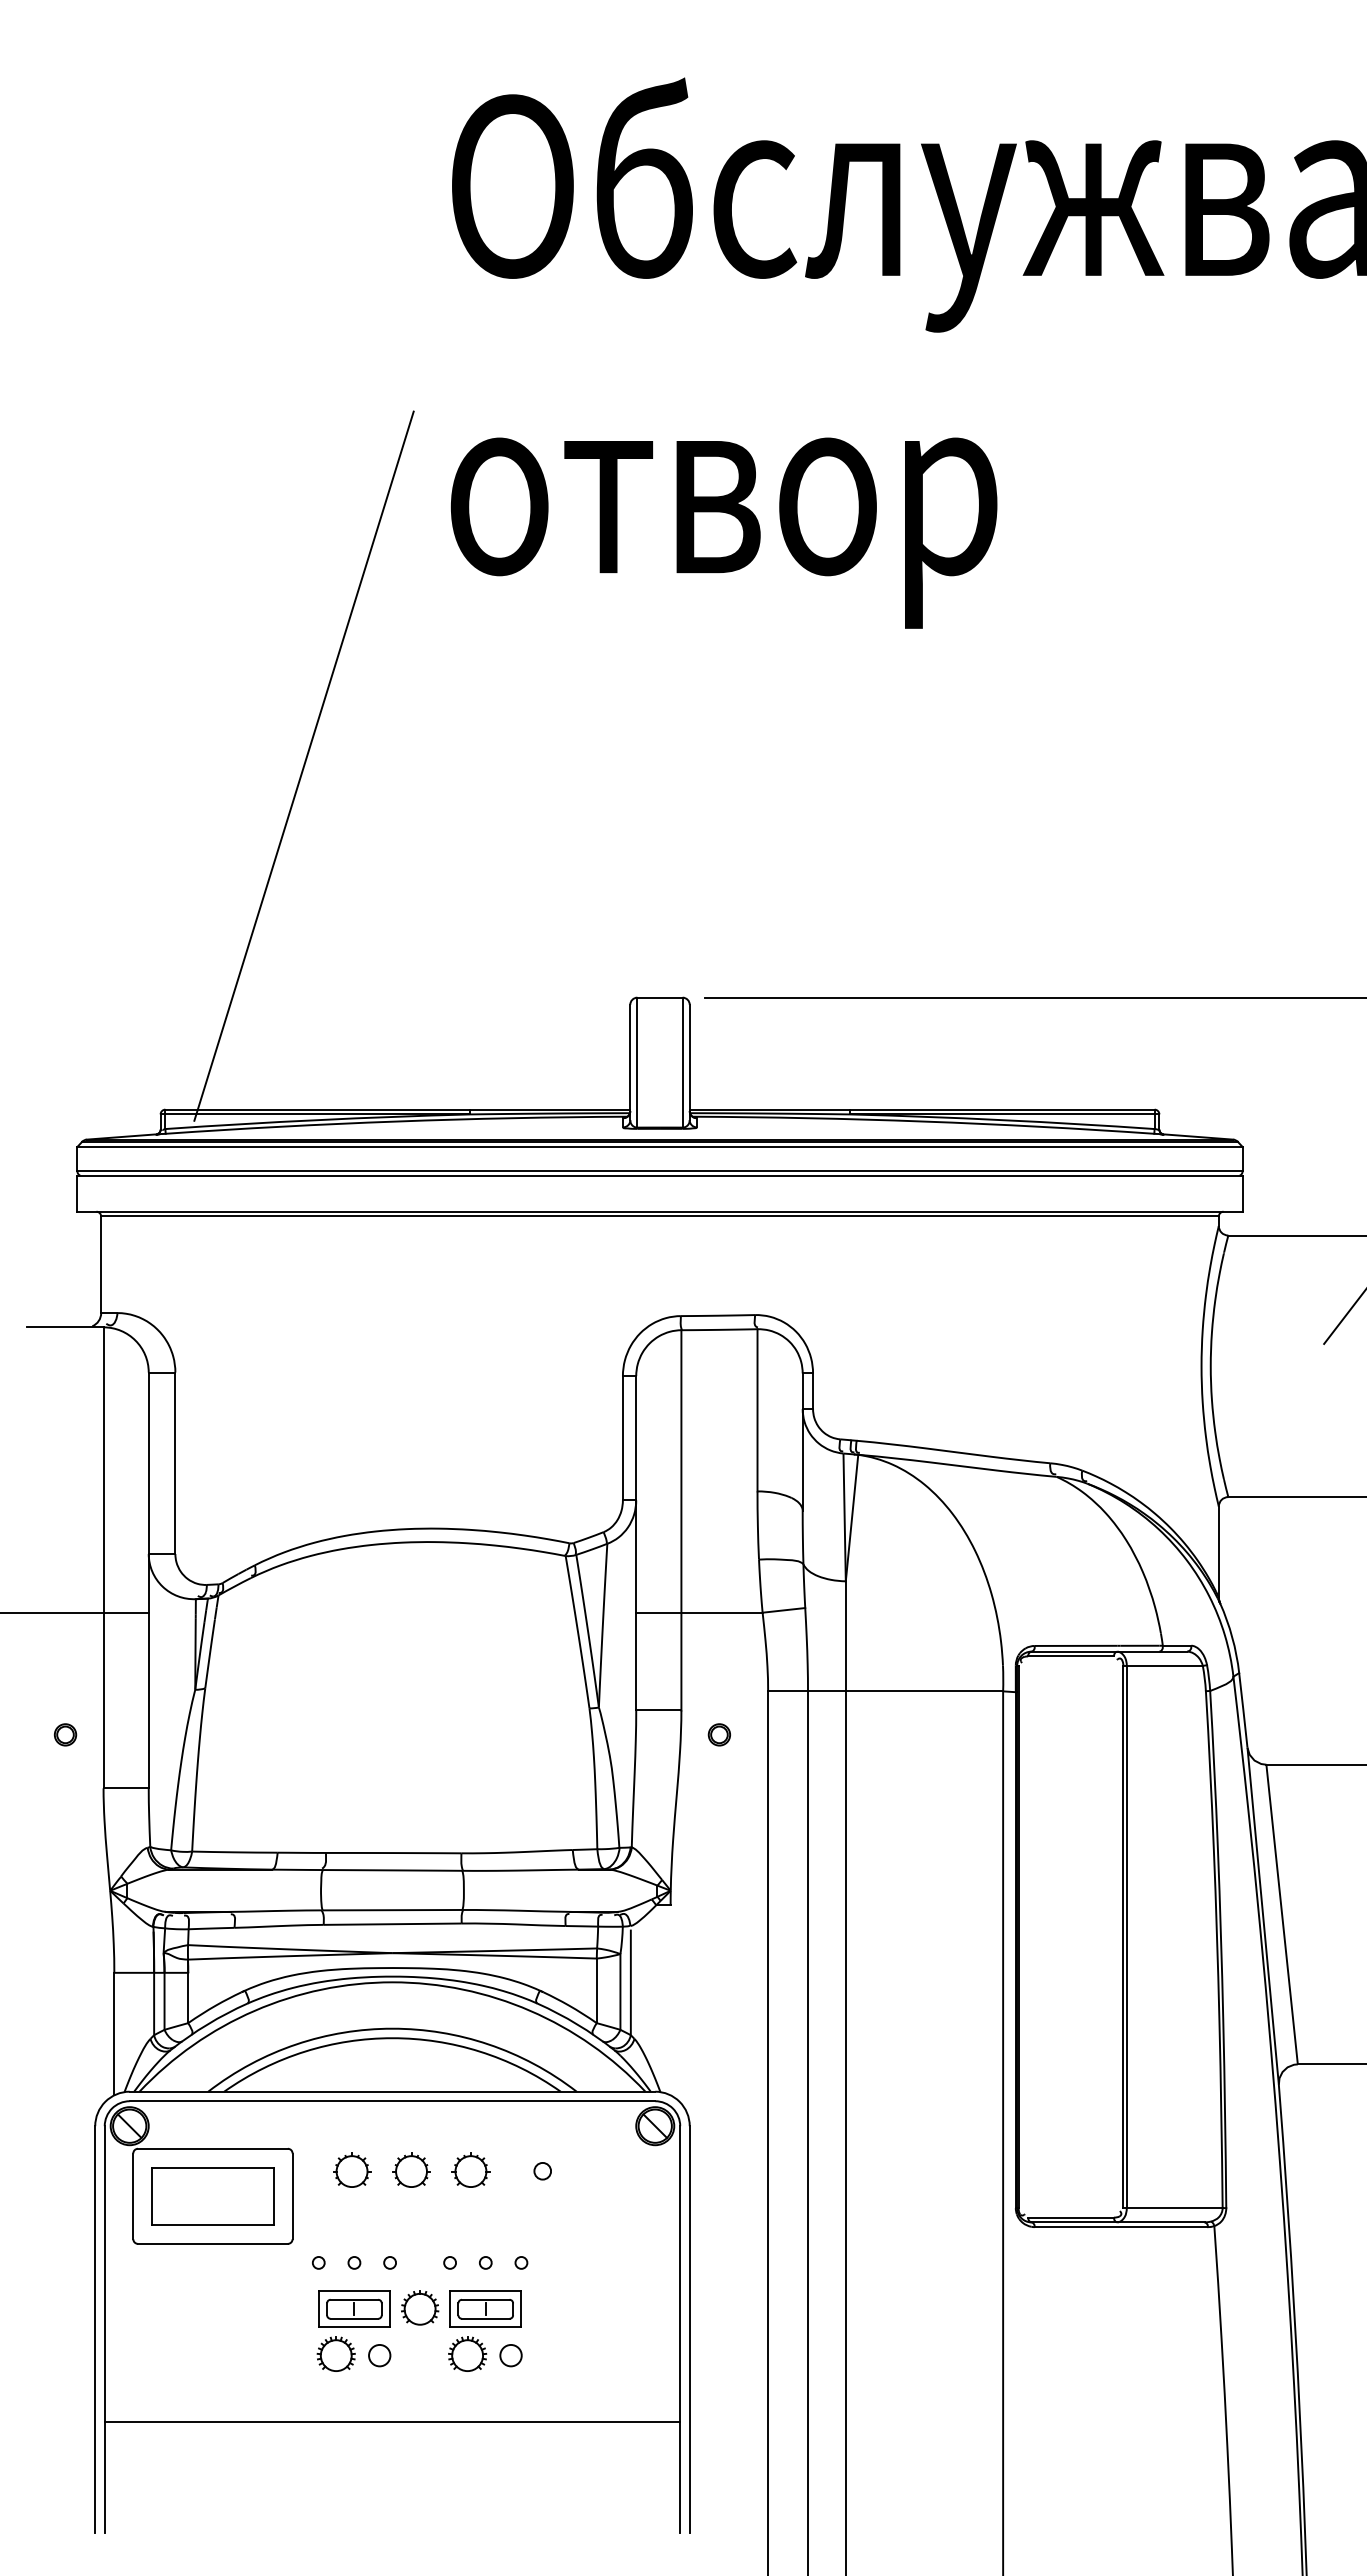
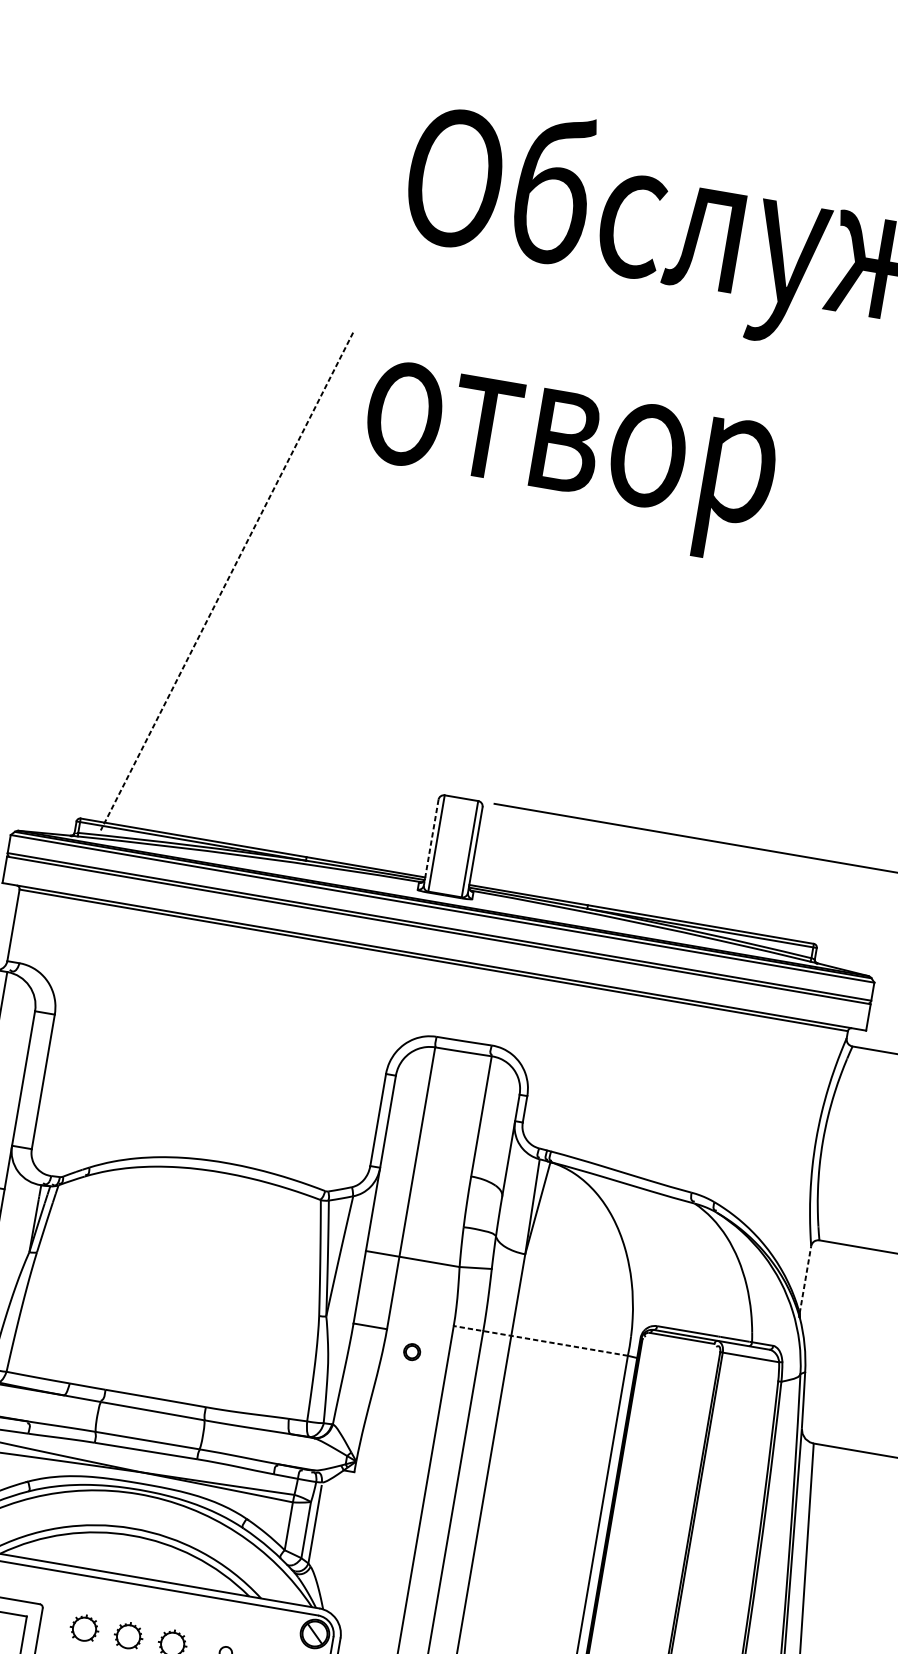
line: (303, 766) -> (226, 581), solid -> dashed
line: (630, 1062) -> (431, 842), solid -> dashed
line: (1218, 1551) -> (805, 1279), solid -> dashed
line: (885, 1691) -> (540, 1341), solid -> dashed

